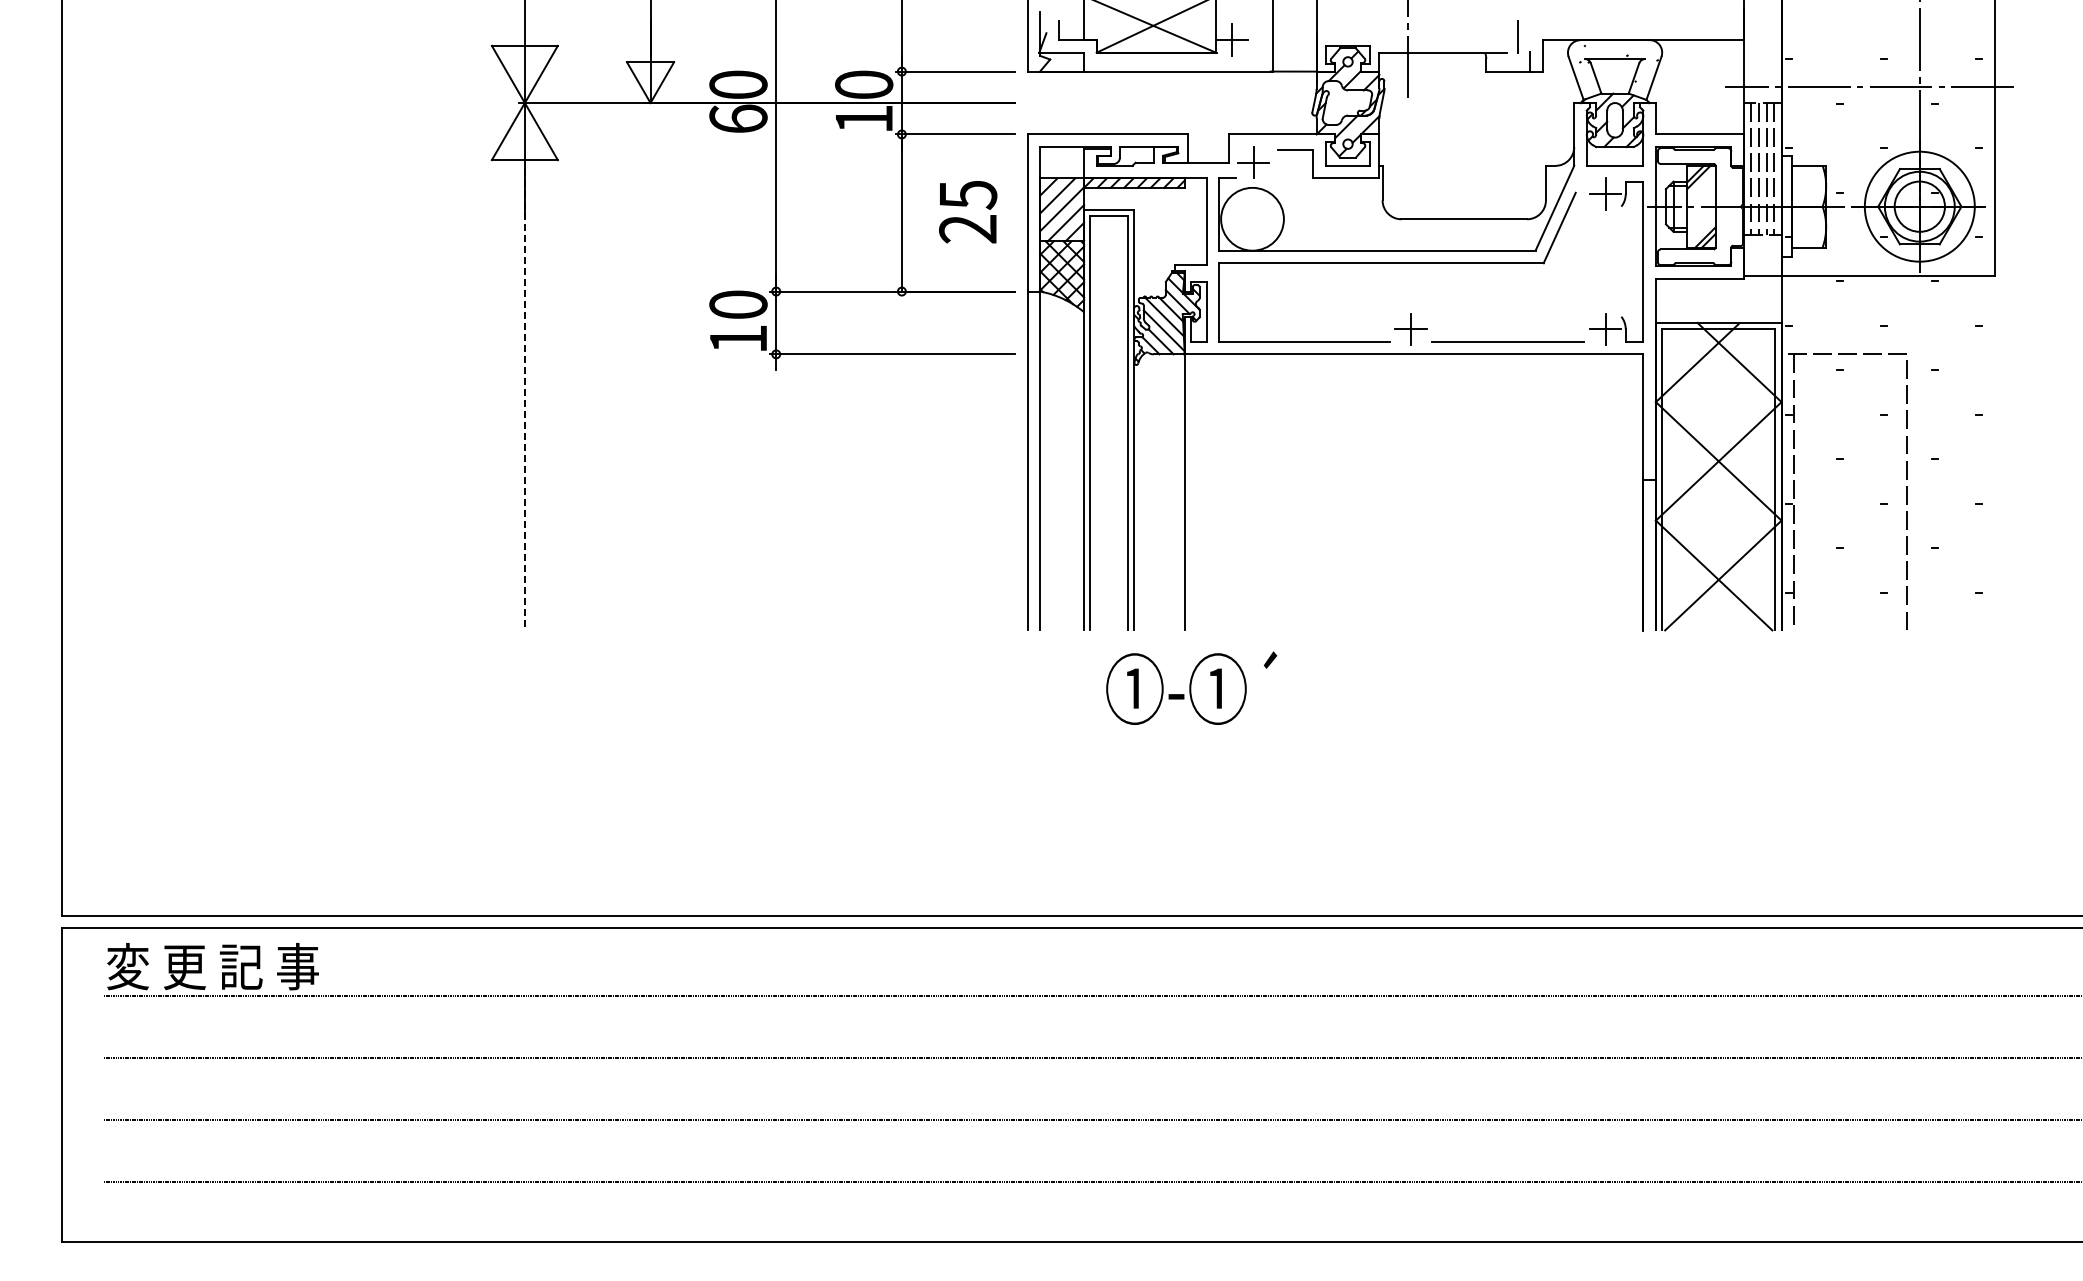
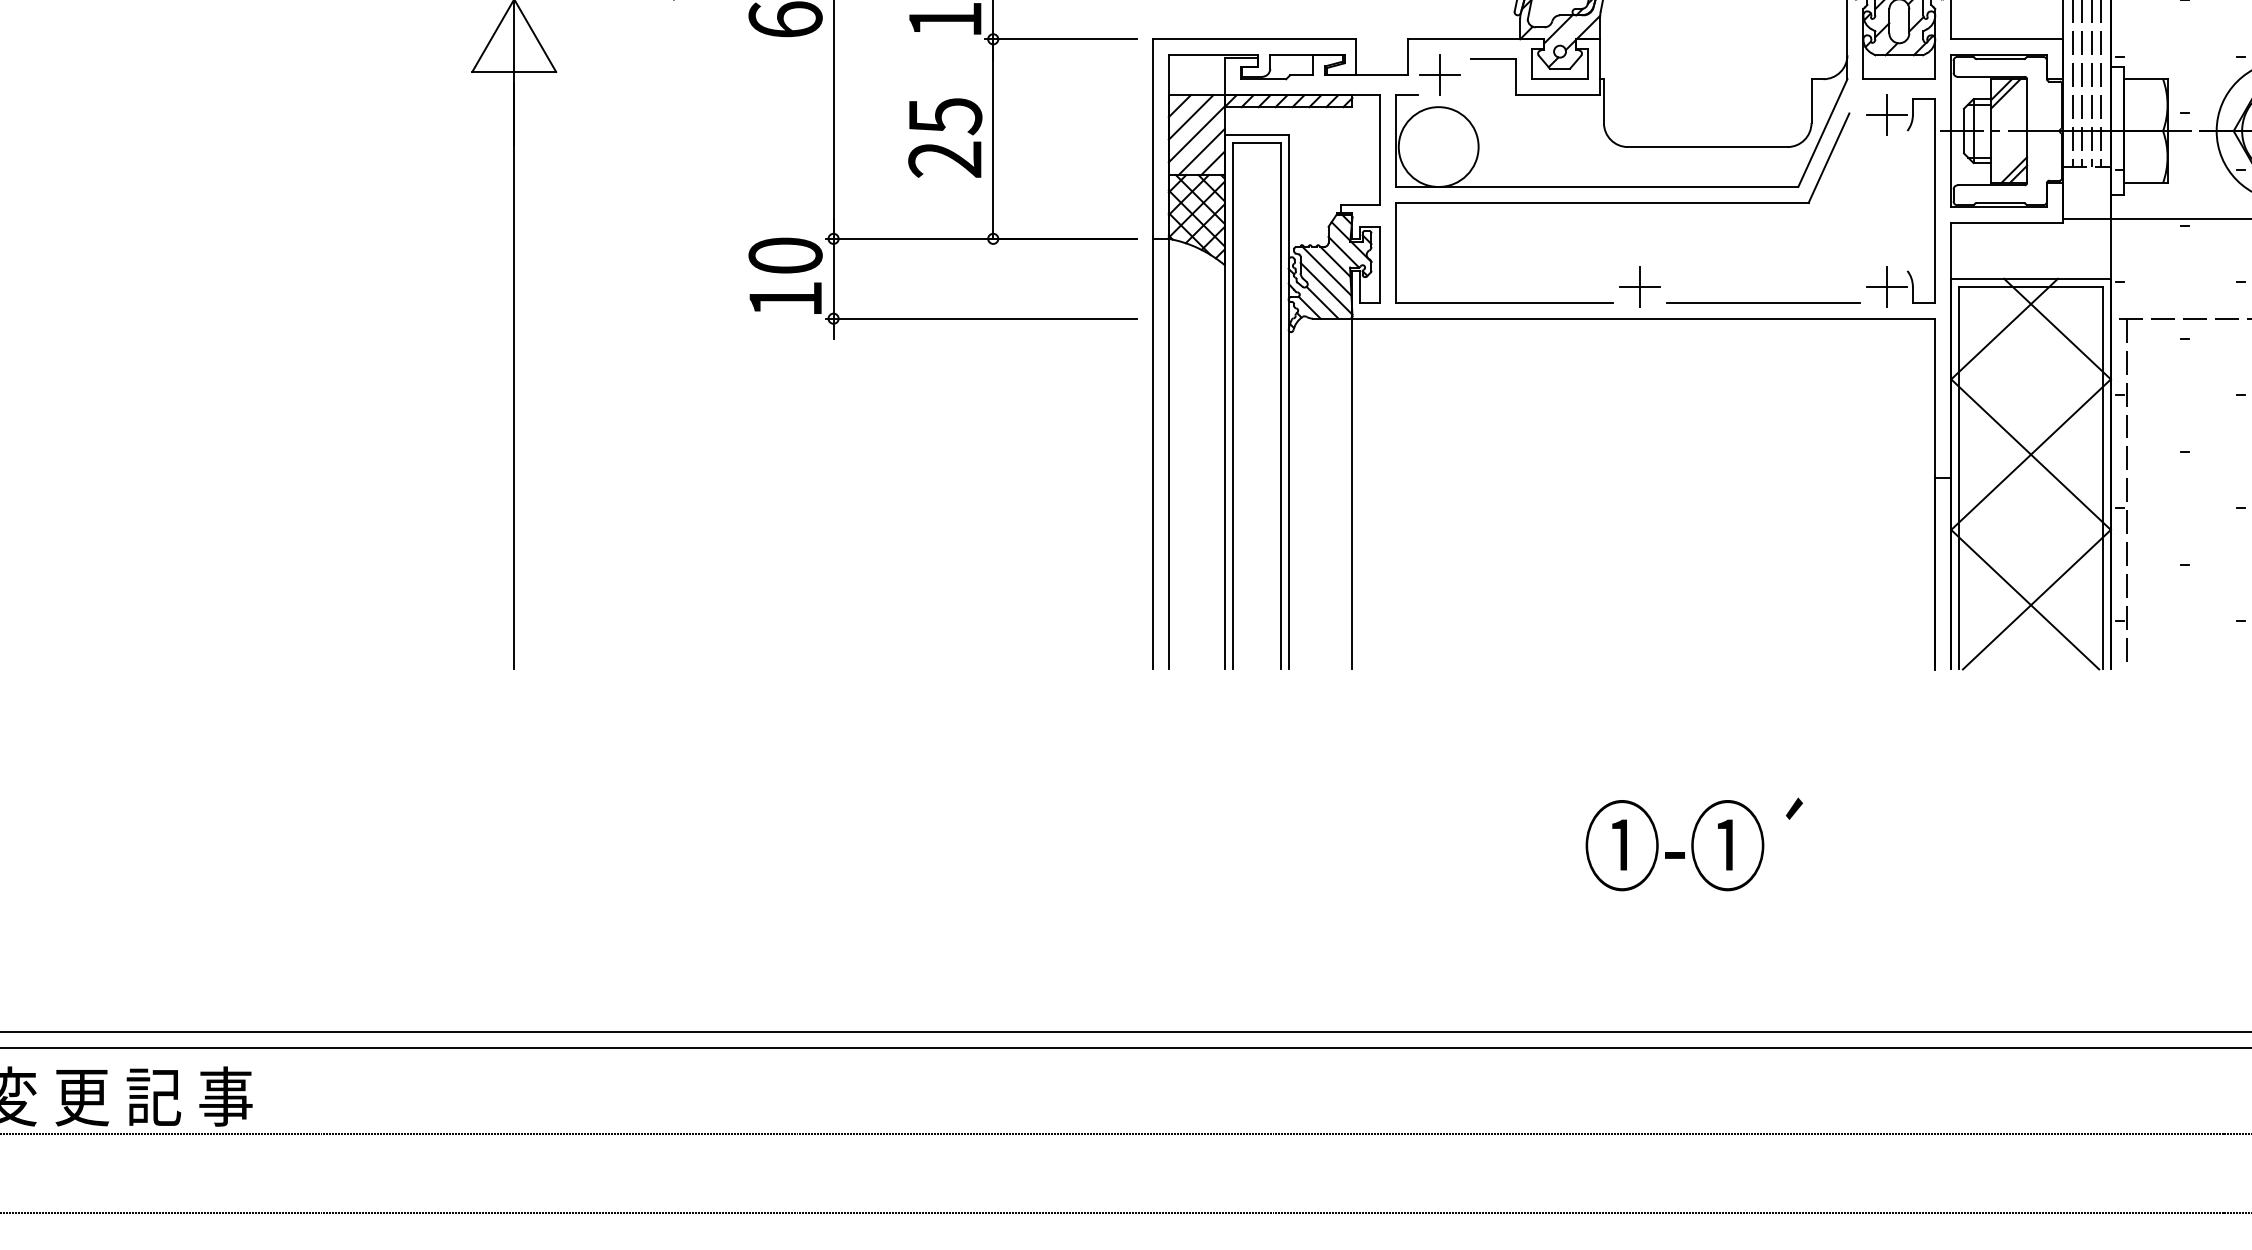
text: (968, 212) -> (945, 138), moved
line: (524, 399) -> (513, 376), dashed -> solid
text: (1191, 687) -> (1694, 843), moved

